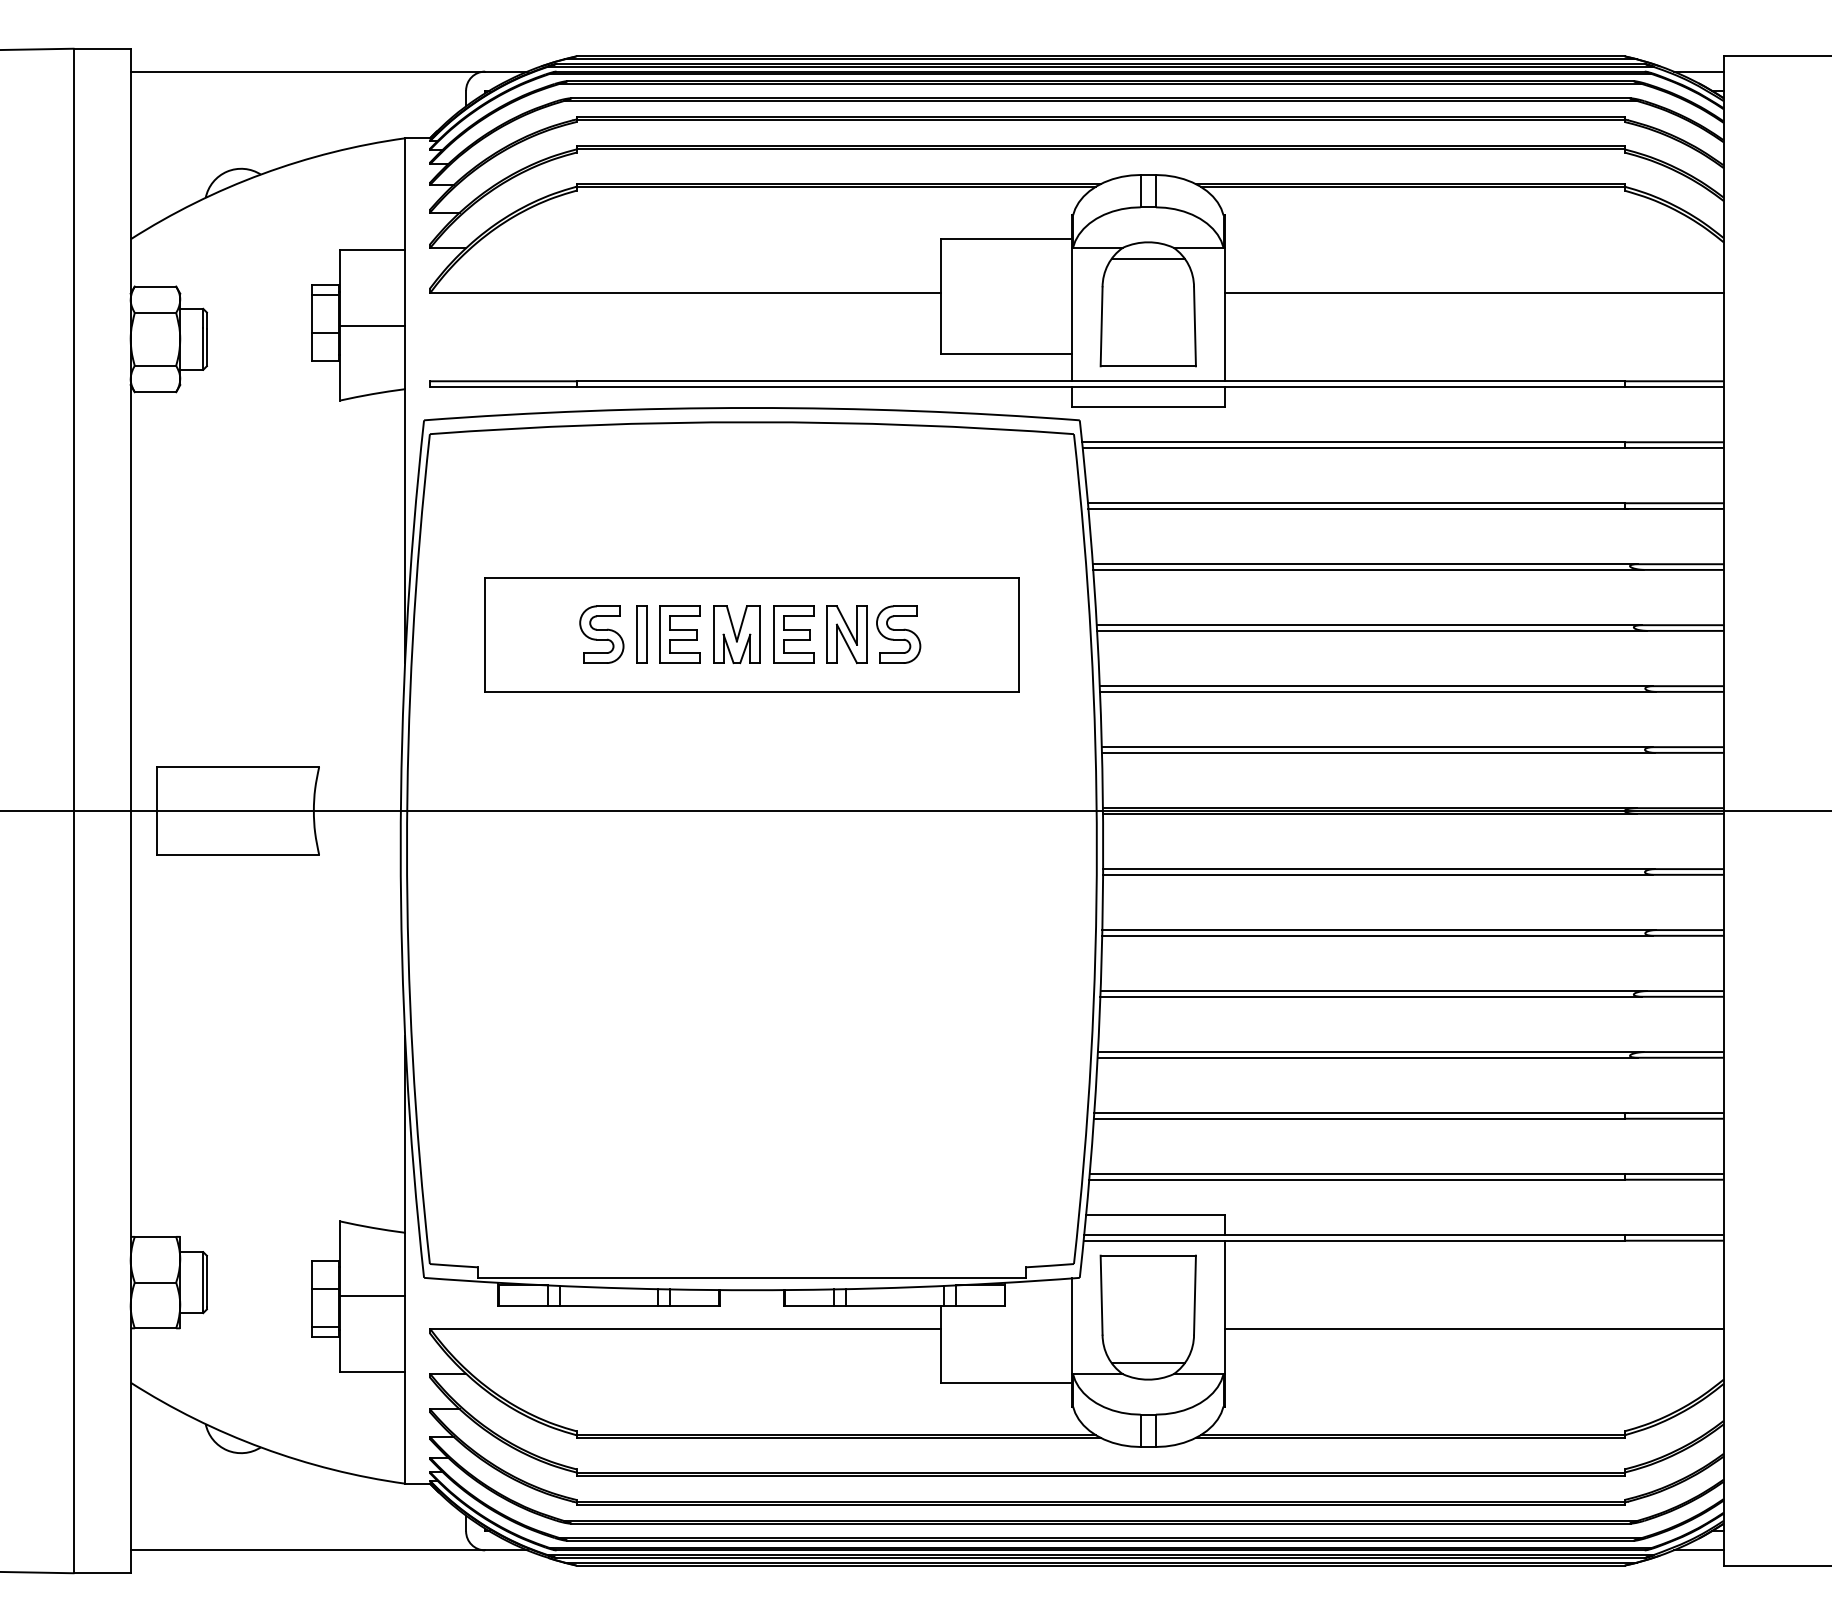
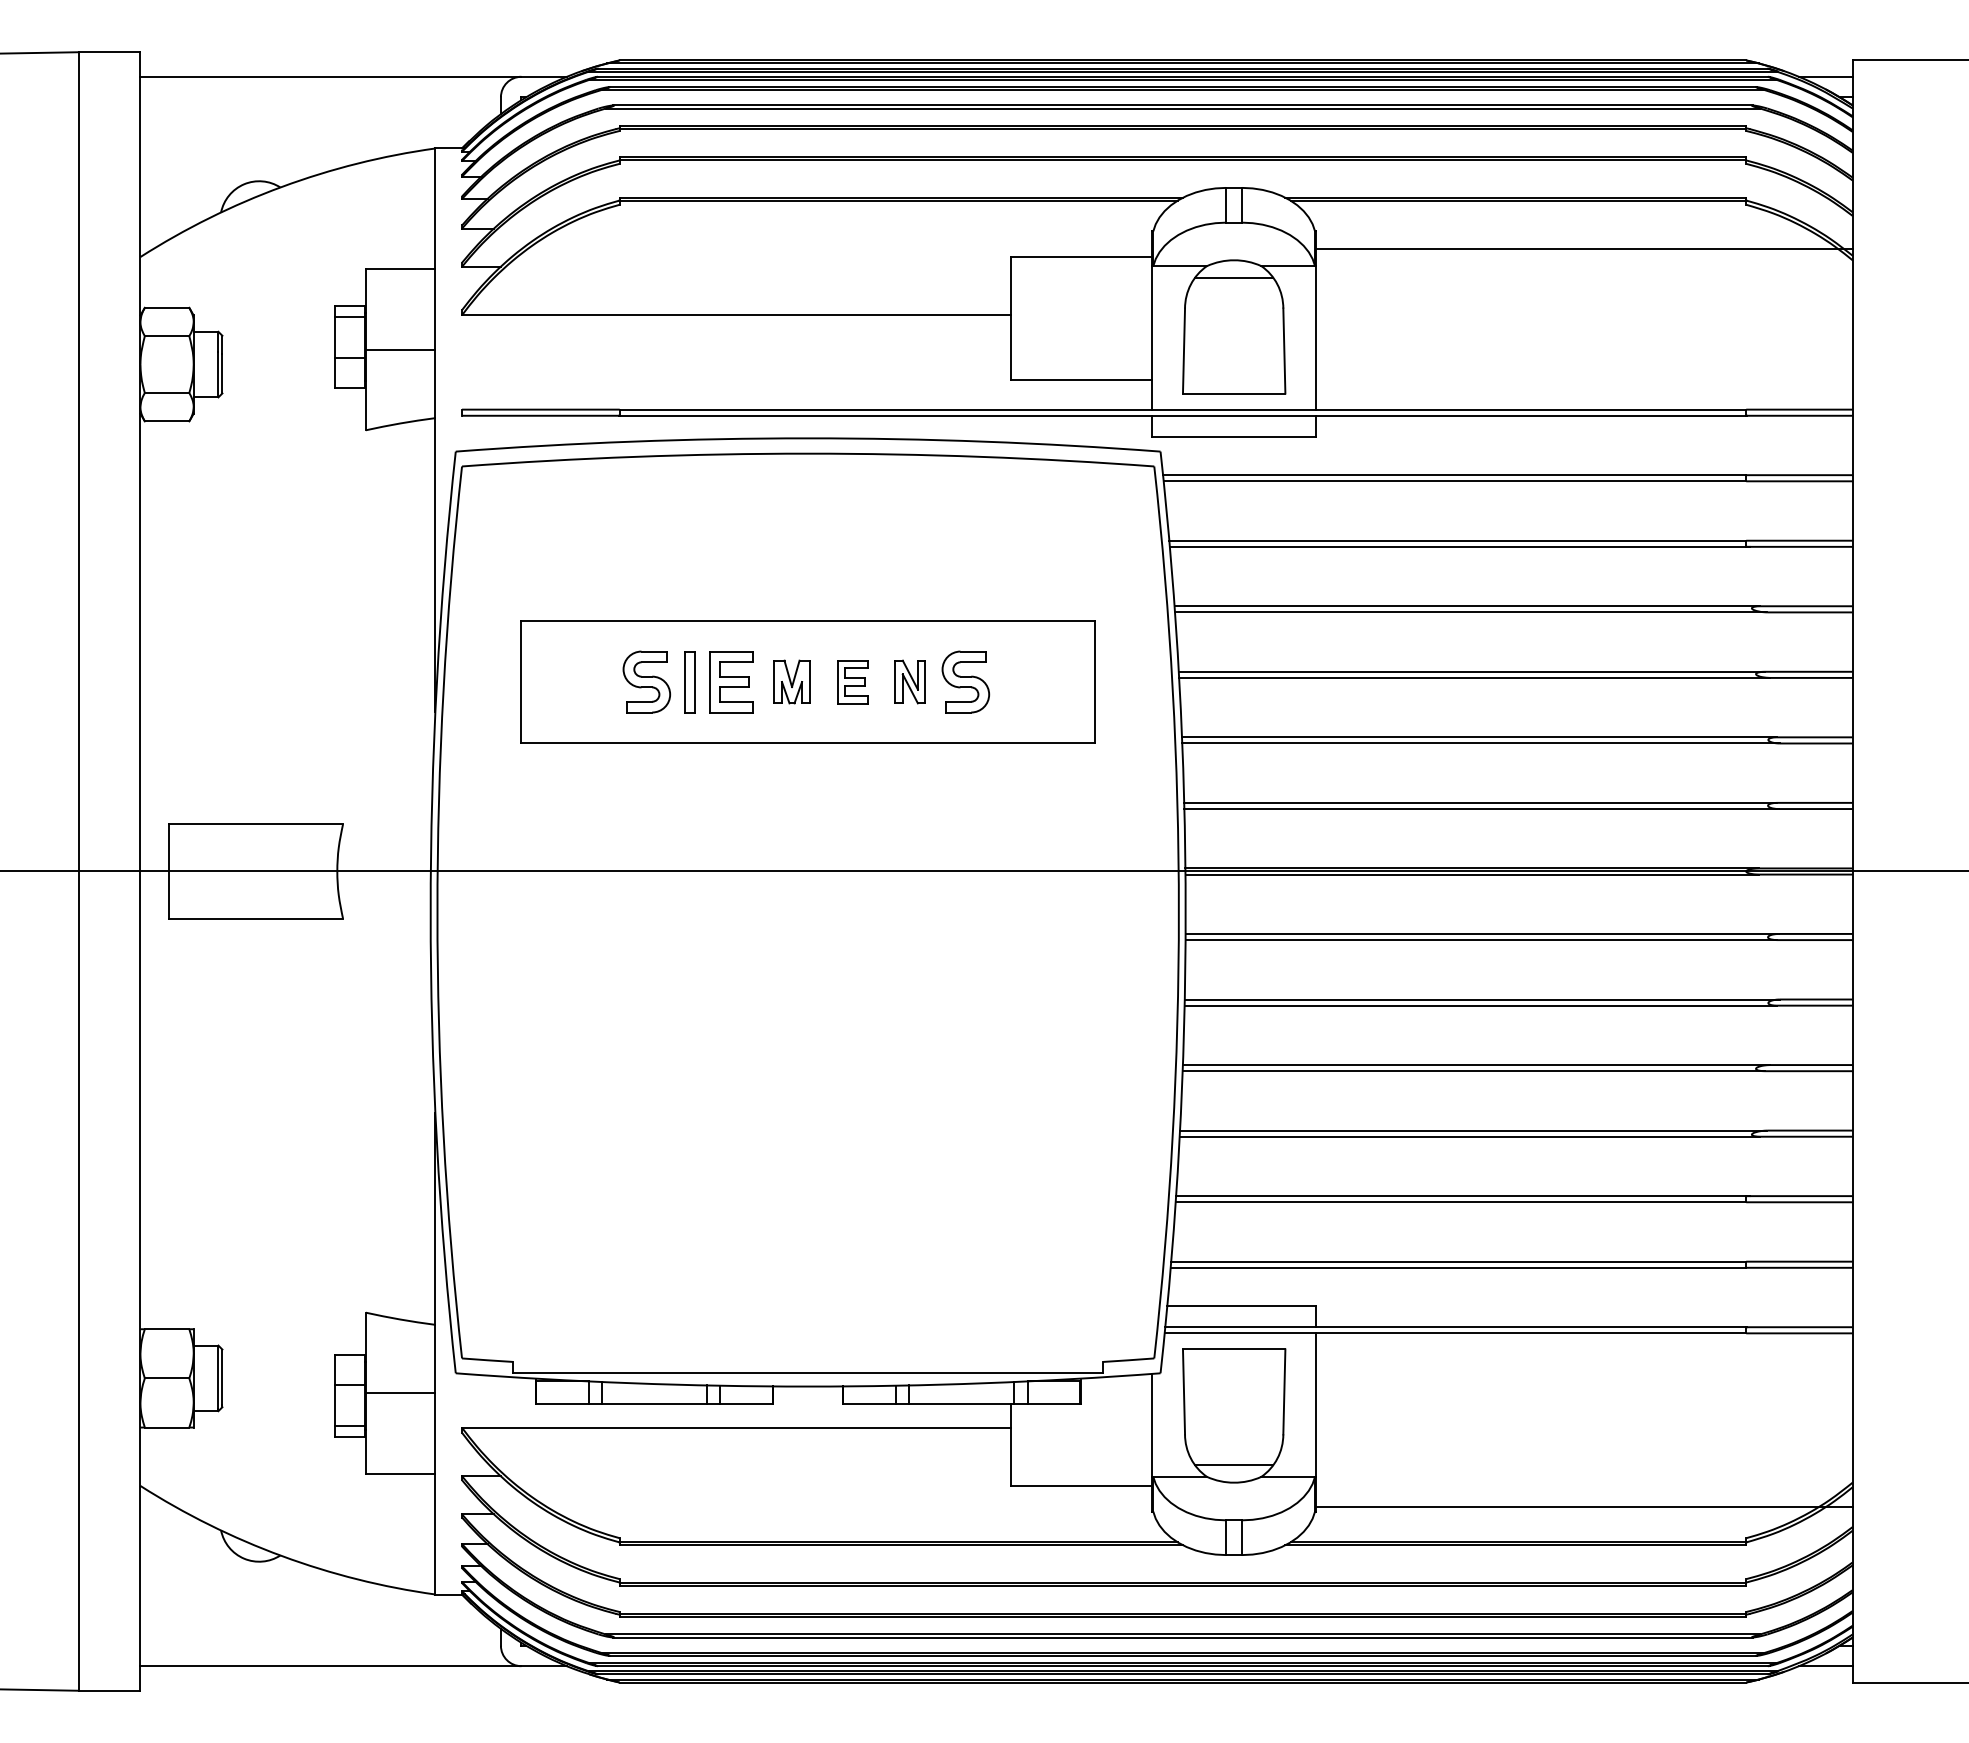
line: (1474, 293) -> (1584, 249), moved
part: (736, 634) -> (791, 681), size x0.7
part: (847, 634) -> (910, 681), size x0.7
part: (793, 635) -> (852, 682), size x0.7
line: (1474, 1328) -> (1584, 1506), moved

